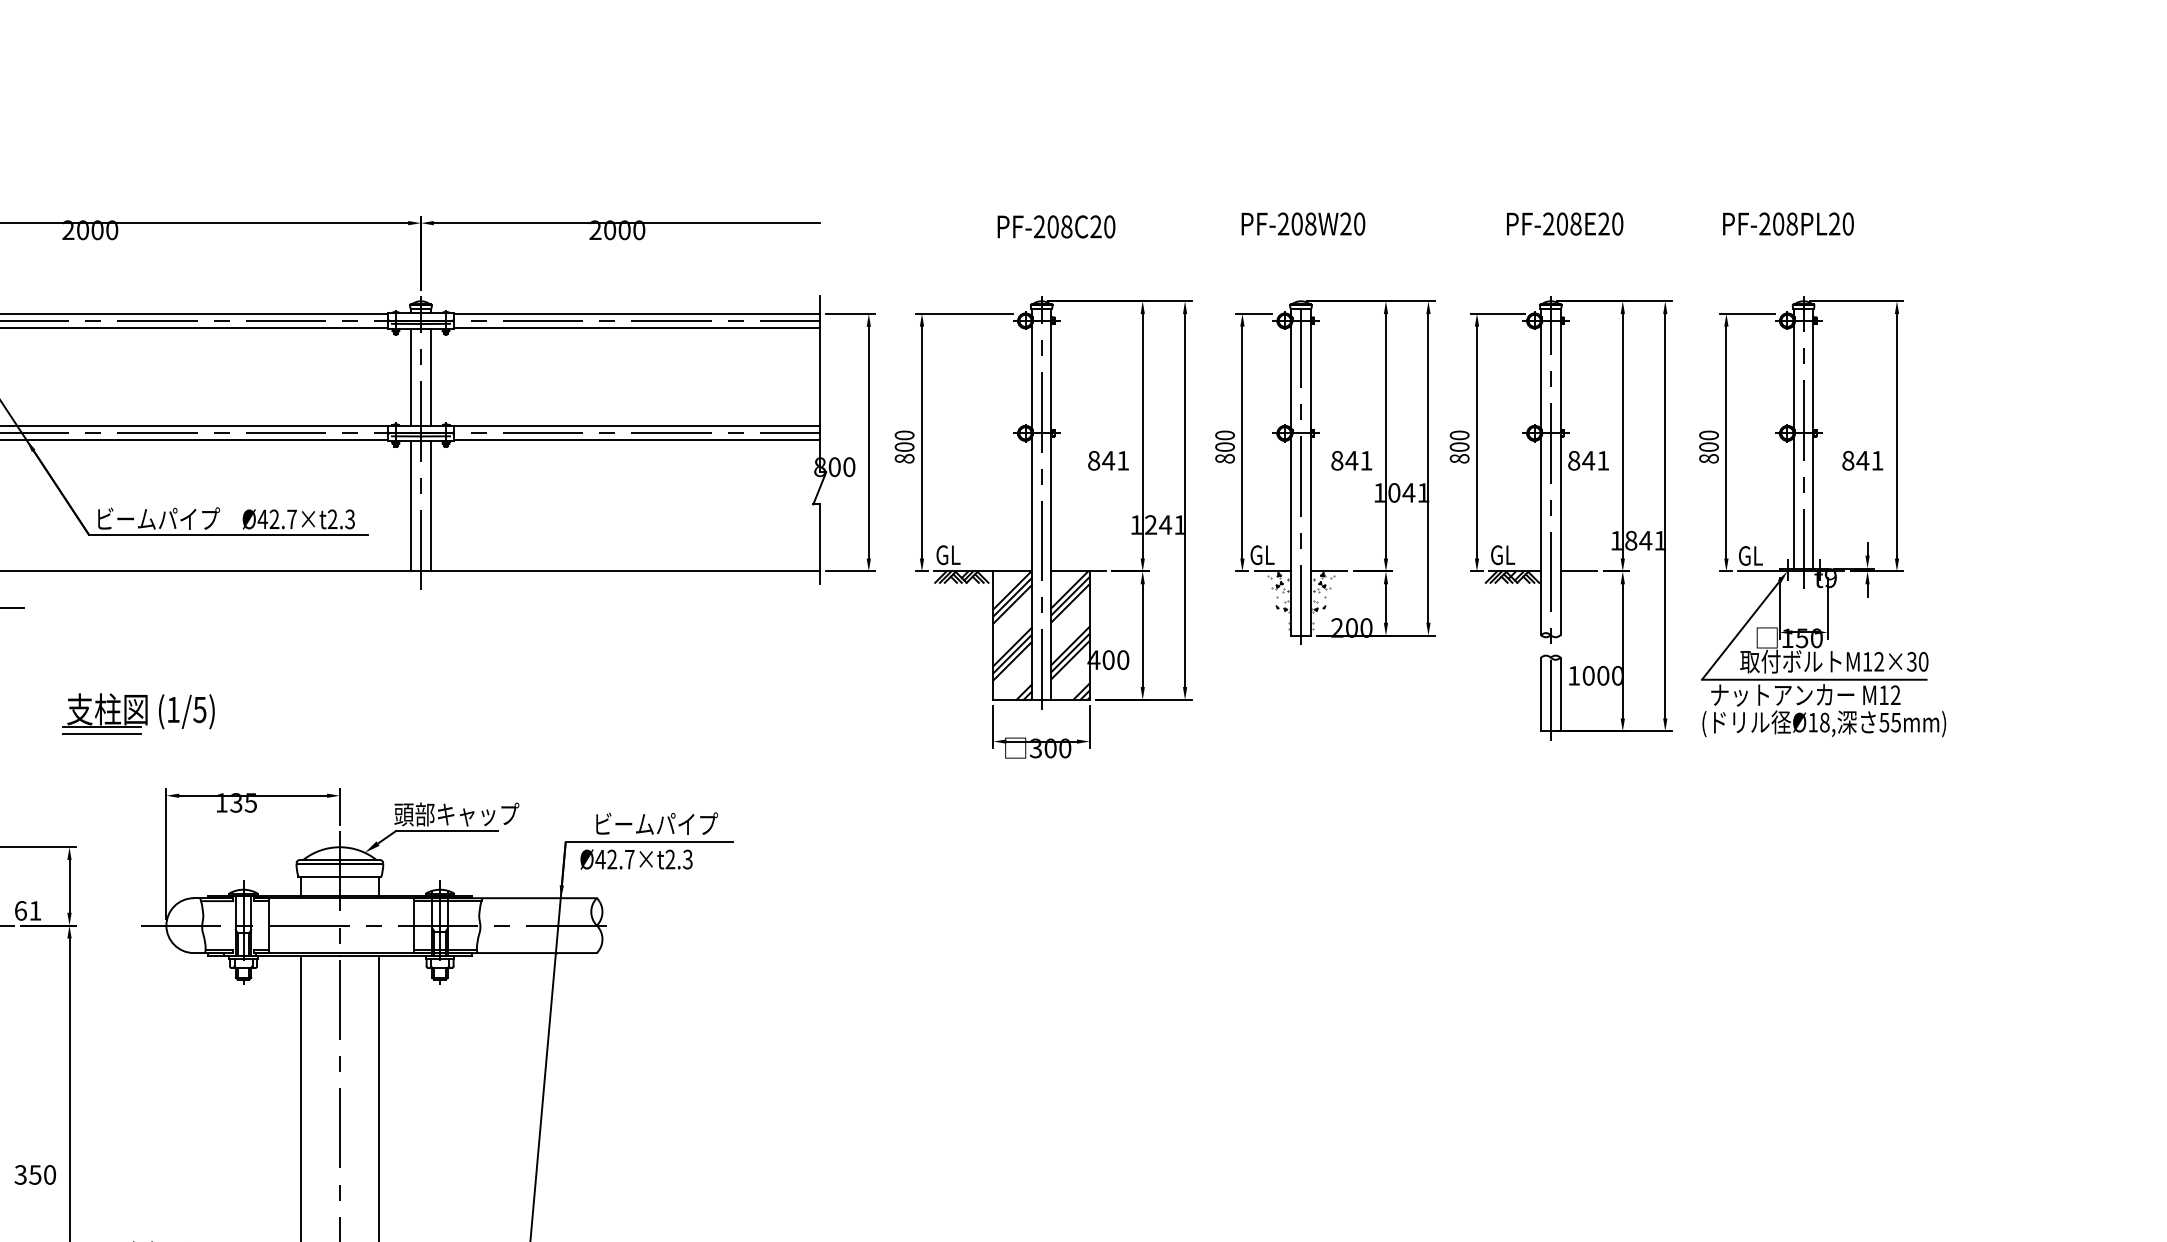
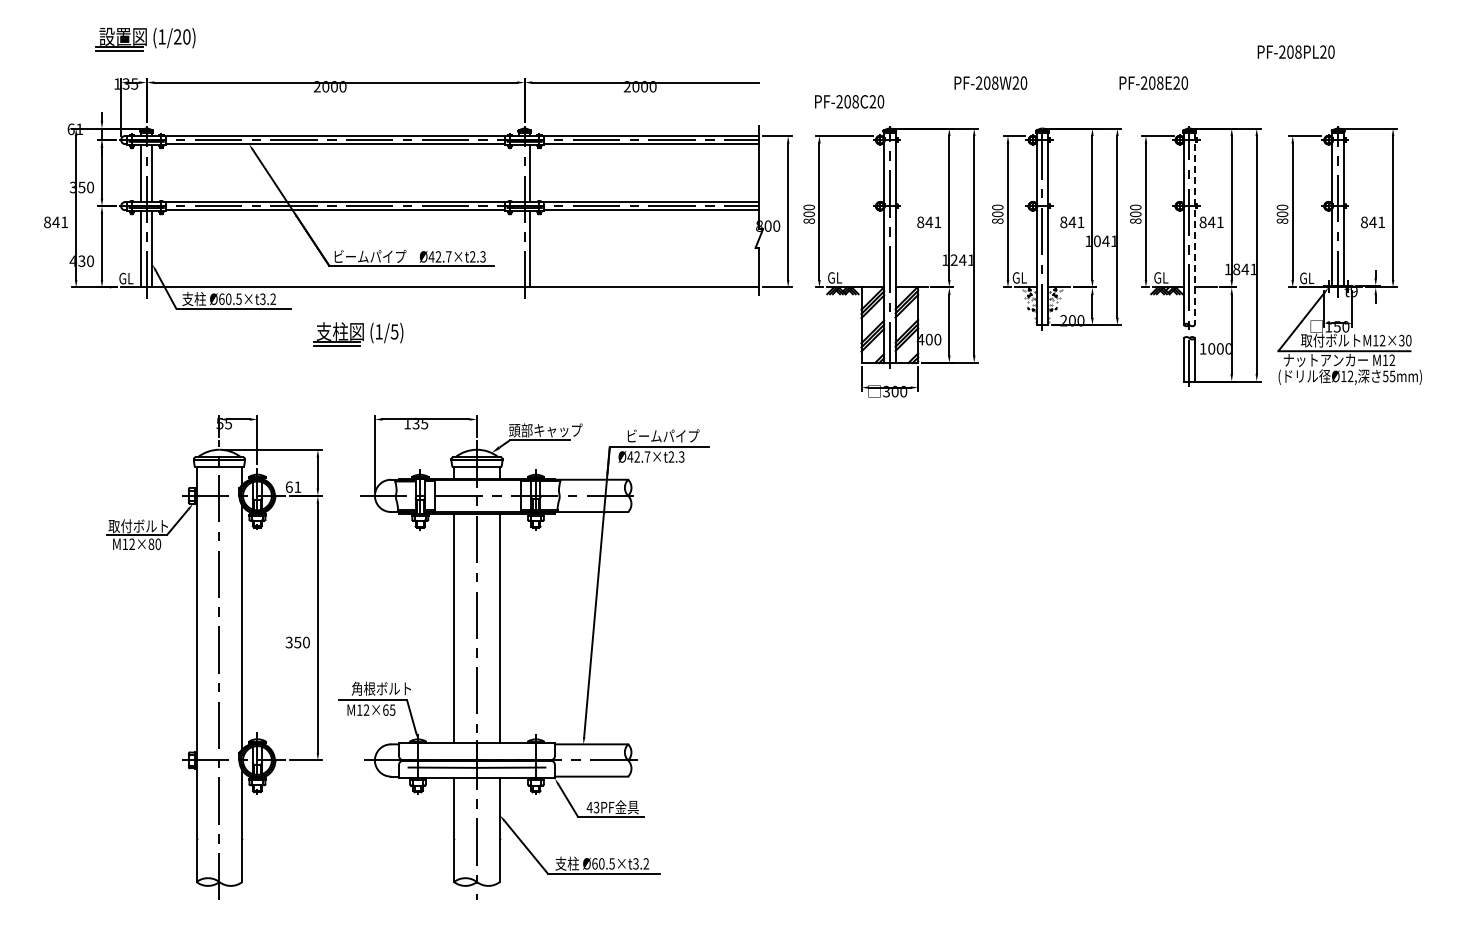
text: (1302, 222) -> (990, 82), moved
text: (1564, 222) -> (1153, 82), moved
text: (1787, 222) -> (1295, 51), moved
text: (1056, 226) -> (849, 101), moved
line: (410, 375) -> (518, 172), removed
line: (1561, 472) -> (1195, 229), solid -> dashed
line: (410, 505) -> (518, 248), removed
part: (138, 714) -> (358, 334), moved
text: (1824, 722) -> (1350, 376), Ø18, -> Ø12,

